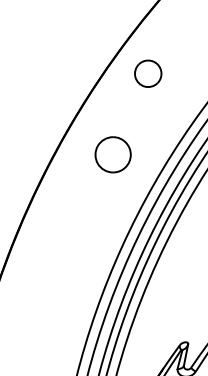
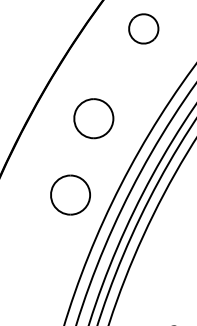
part: (148, 73) -> (144, 28), moved
part: (91, 223) -> (69, 194), added

